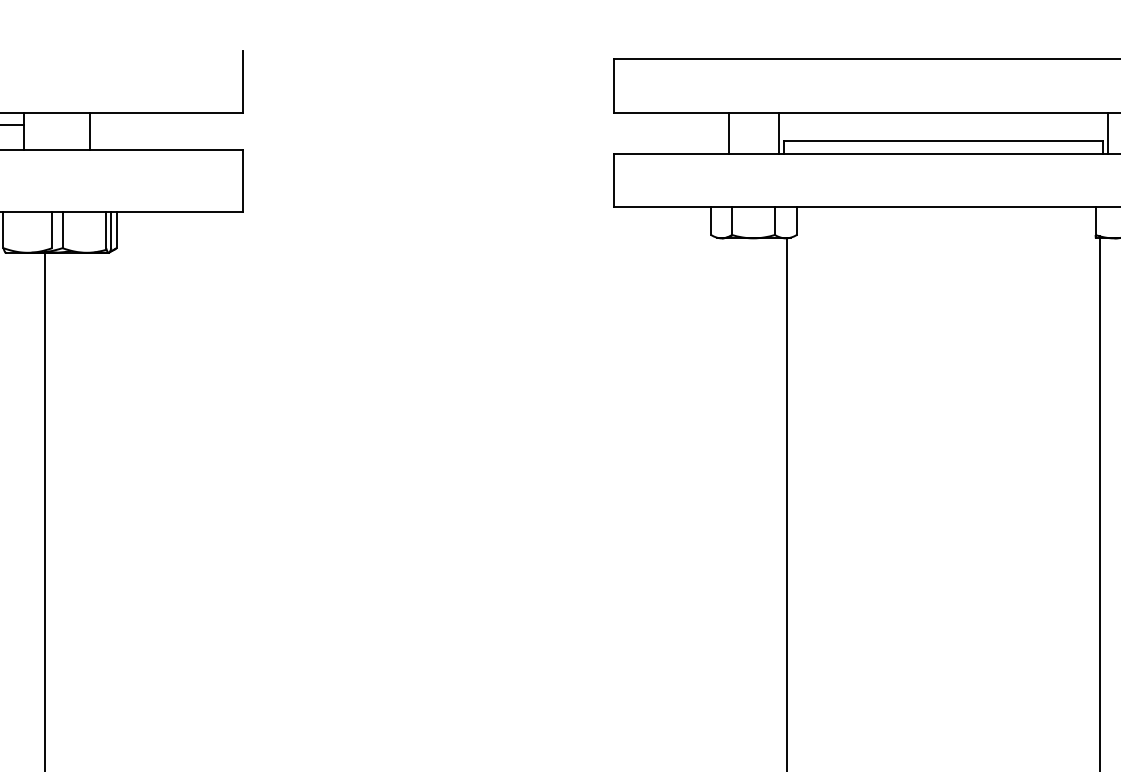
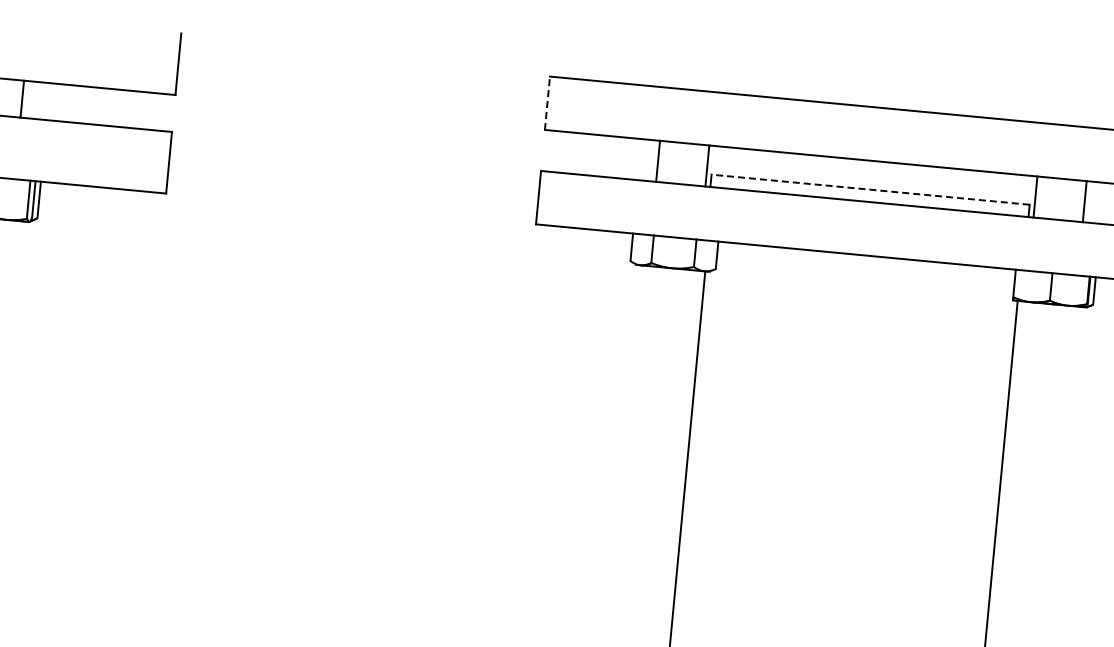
line: (613, 85) -> (547, 102), solid -> dashed
line: (943, 141) -> (870, 189), solid -> dashed

